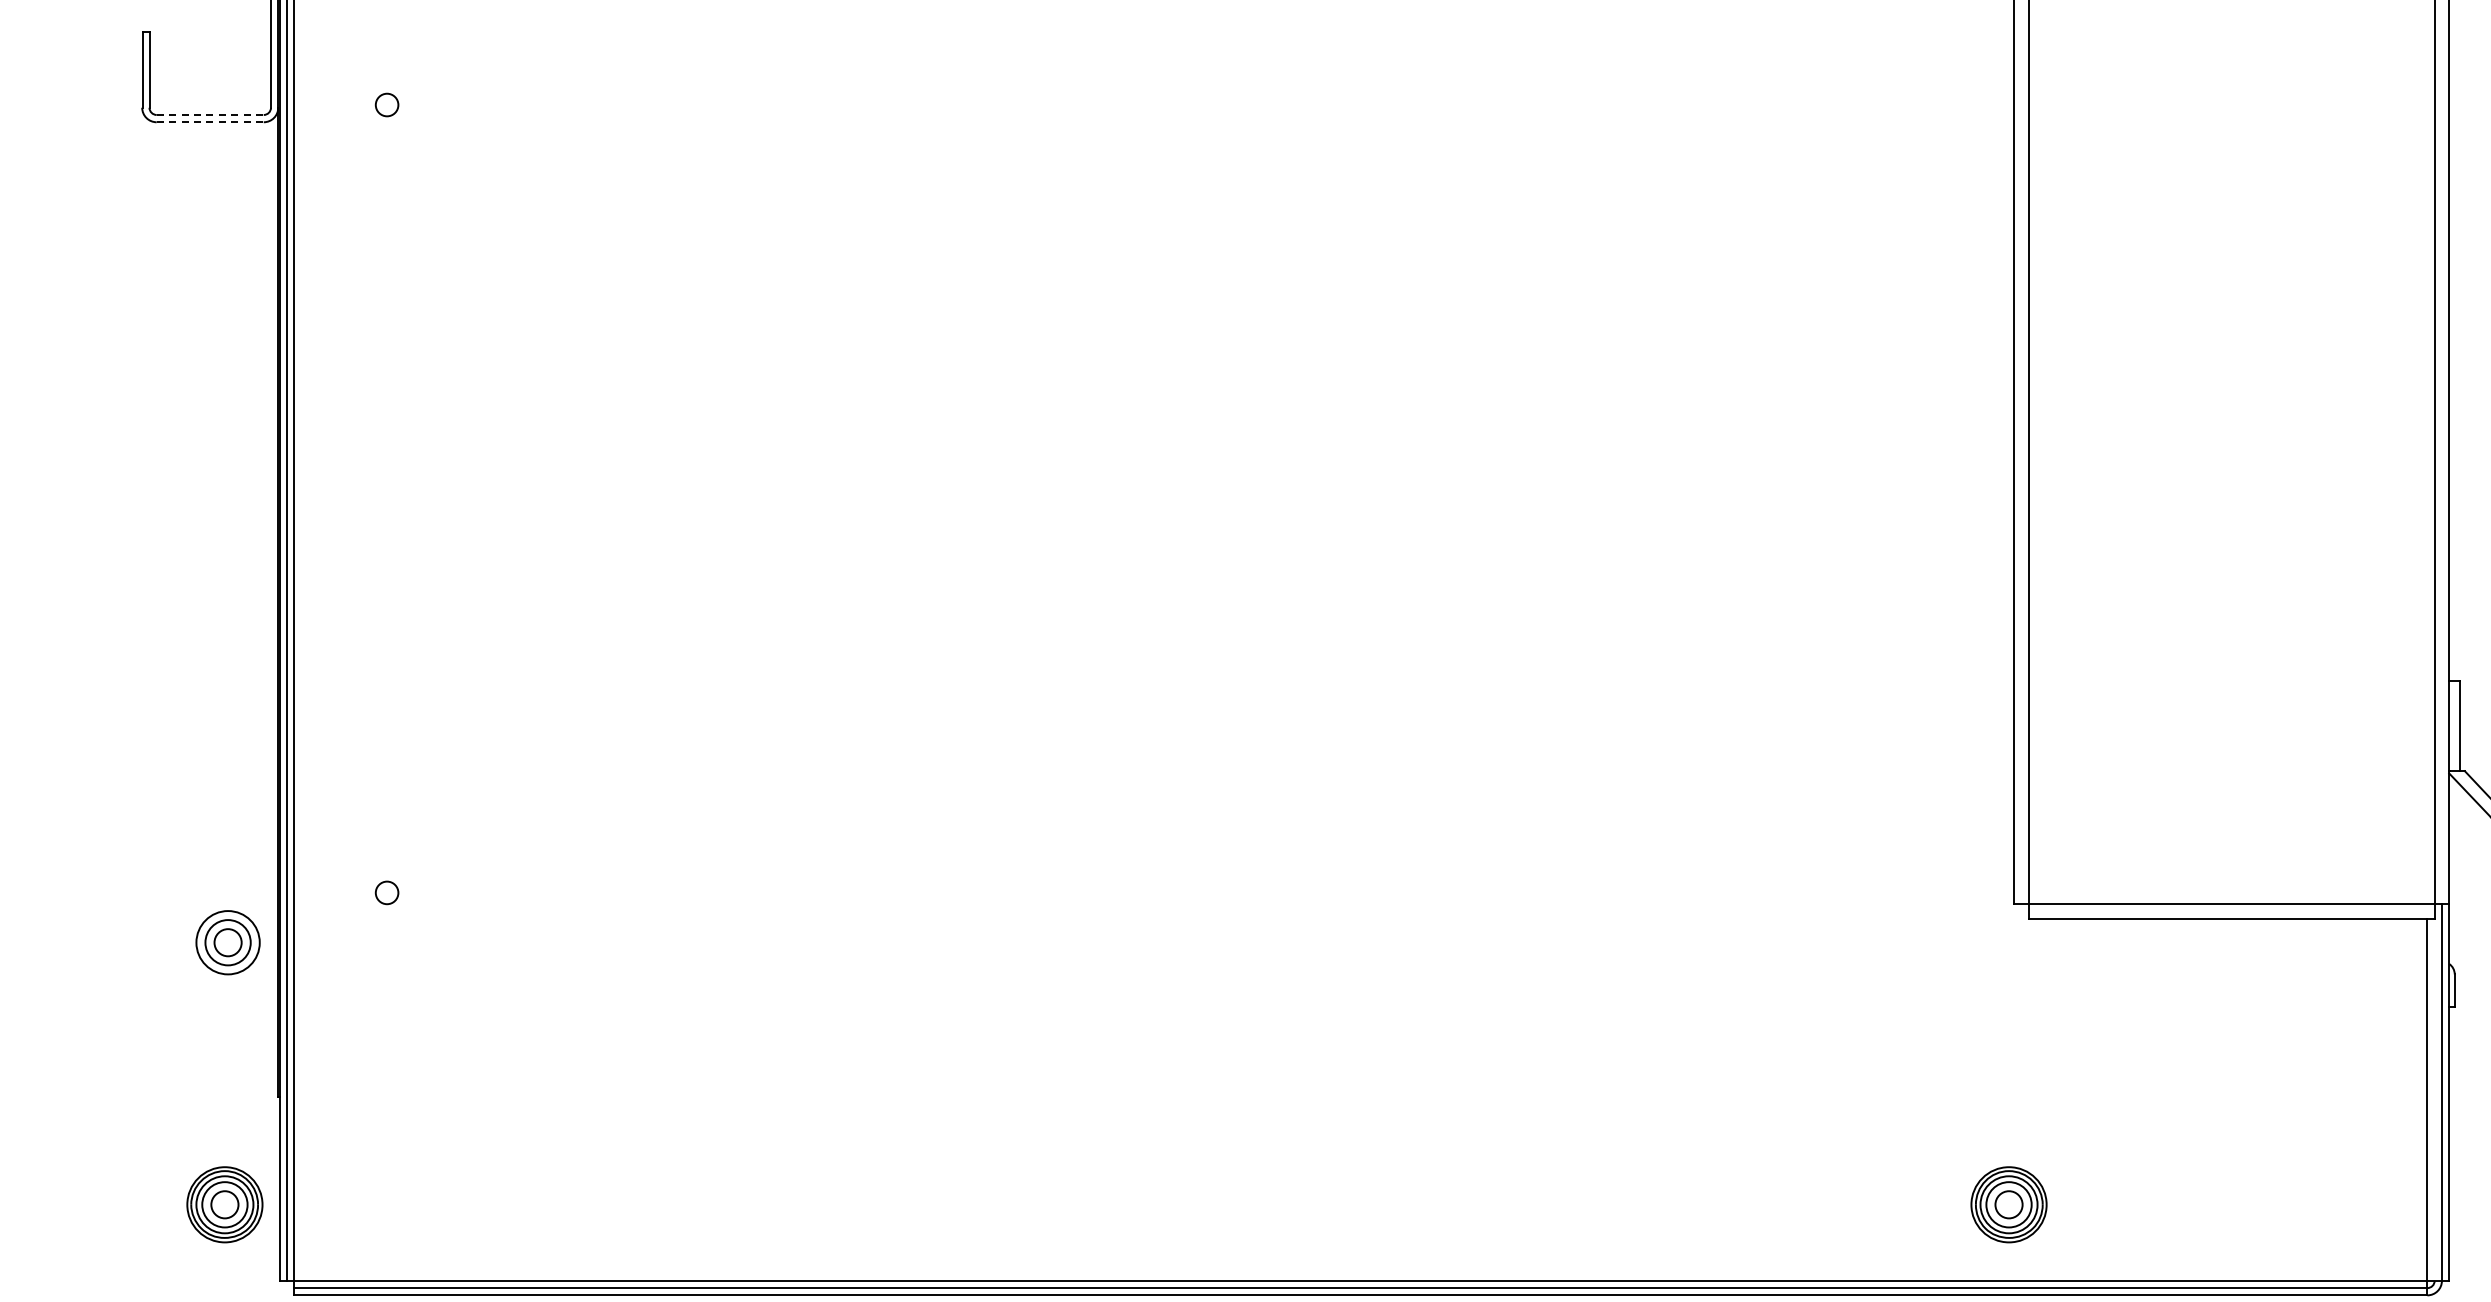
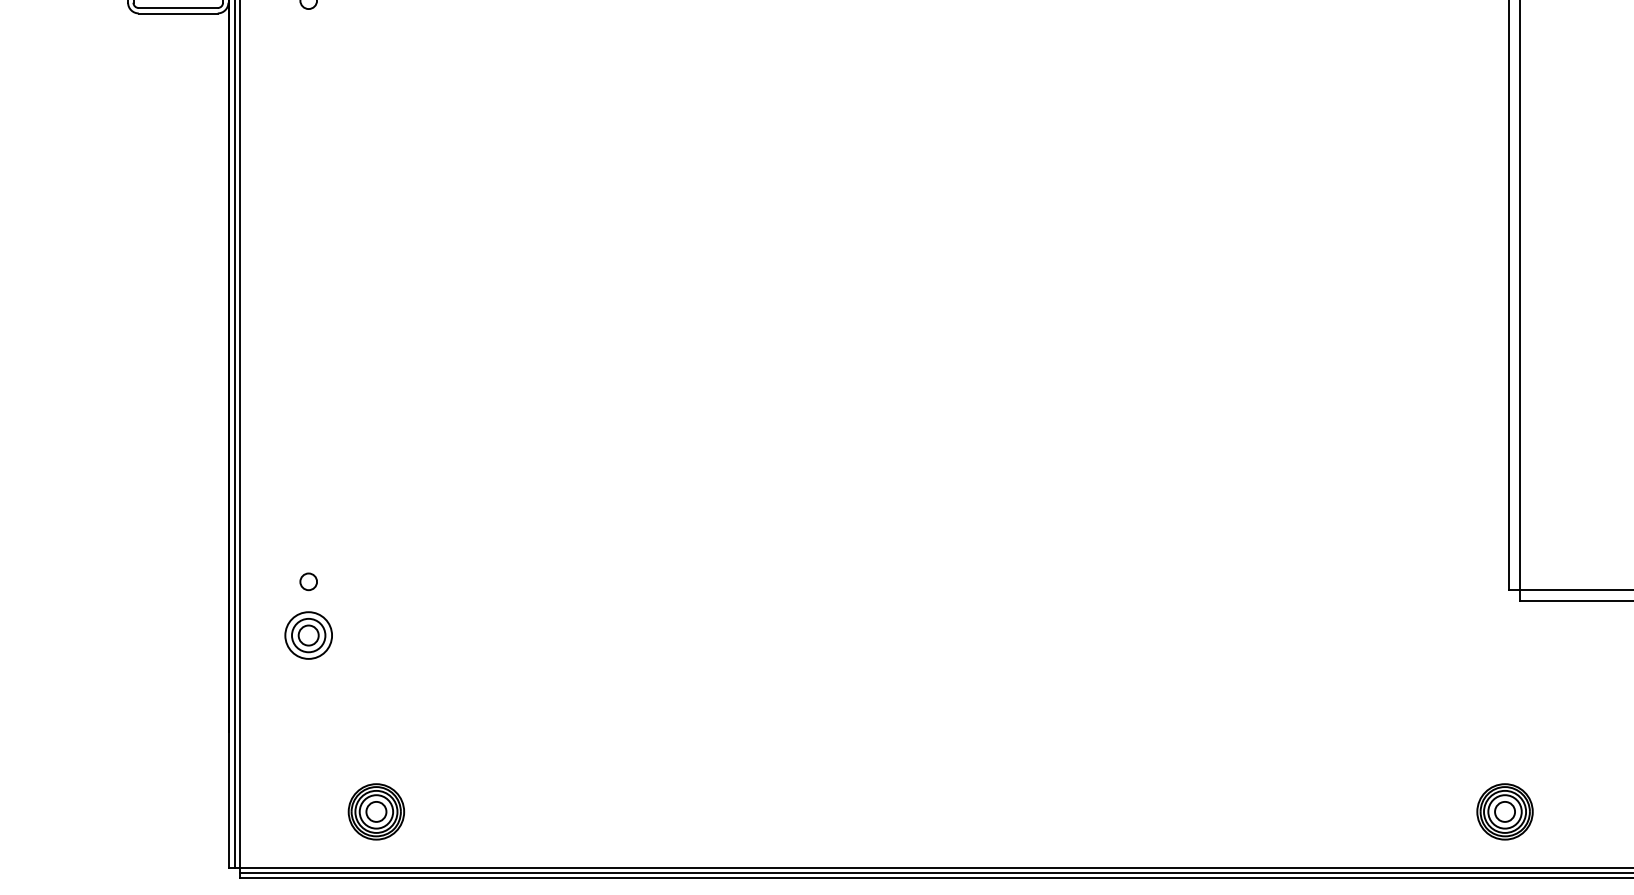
line: (210, 115) -> (178, 8), dashed -> solid
line: (210, 122) -> (178, 13), dashed -> solid
part: (227, 942) -> (308, 635), moved
part: (224, 1204) -> (376, 811), moved

